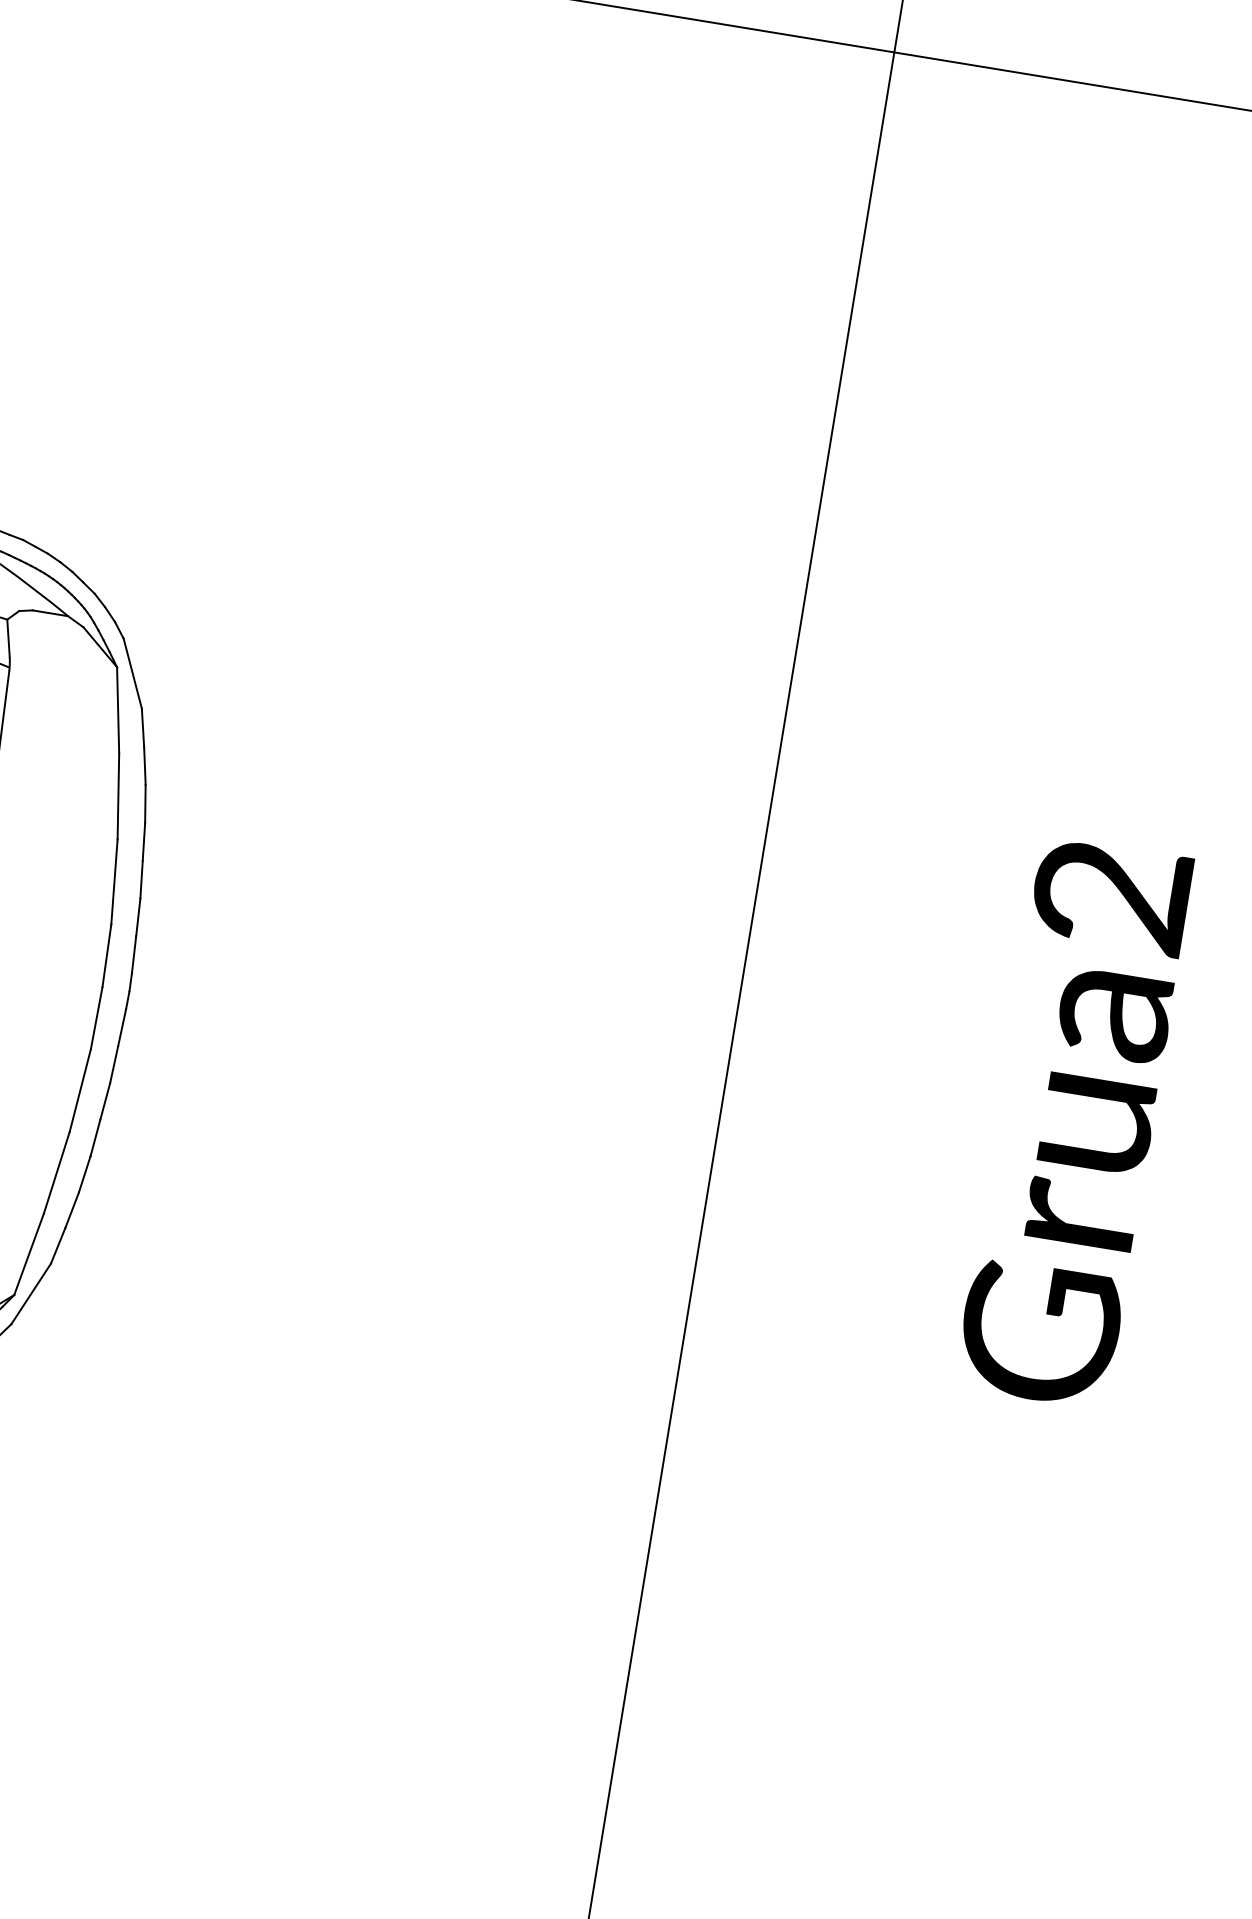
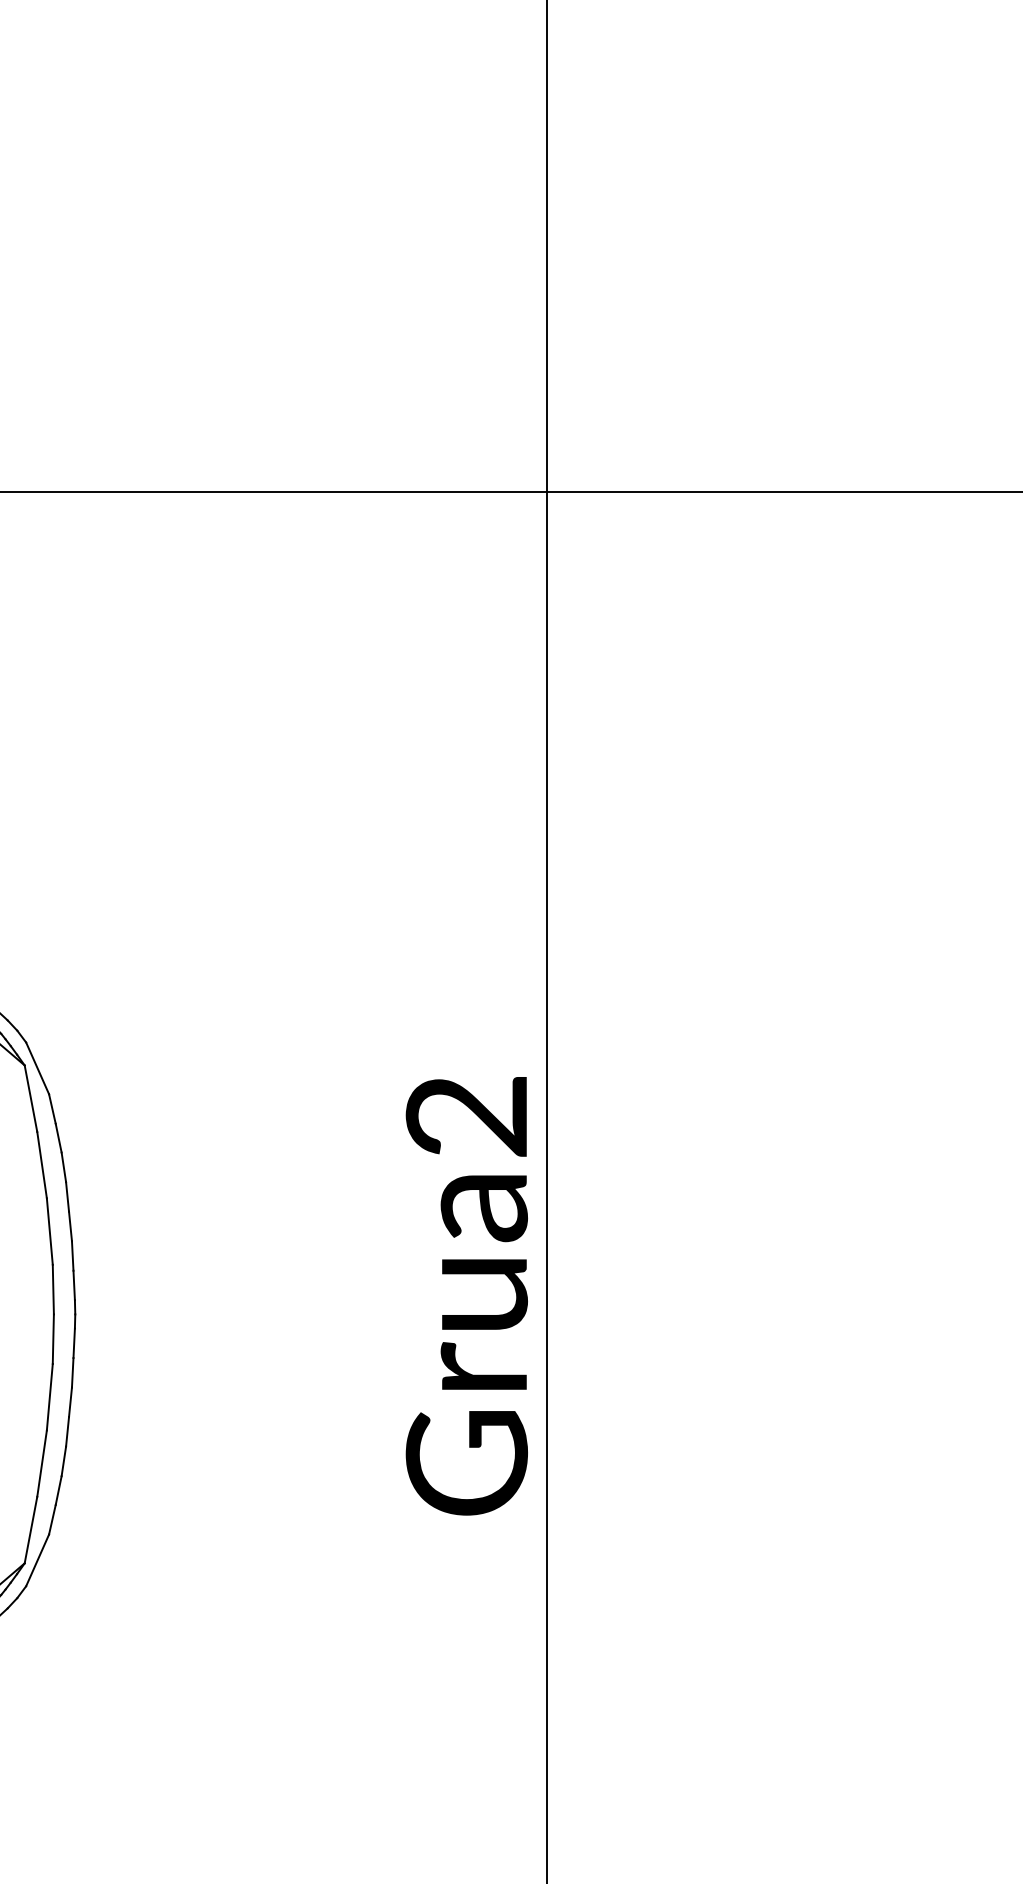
text: (1073, 1123) -> (466, 1296), moved

